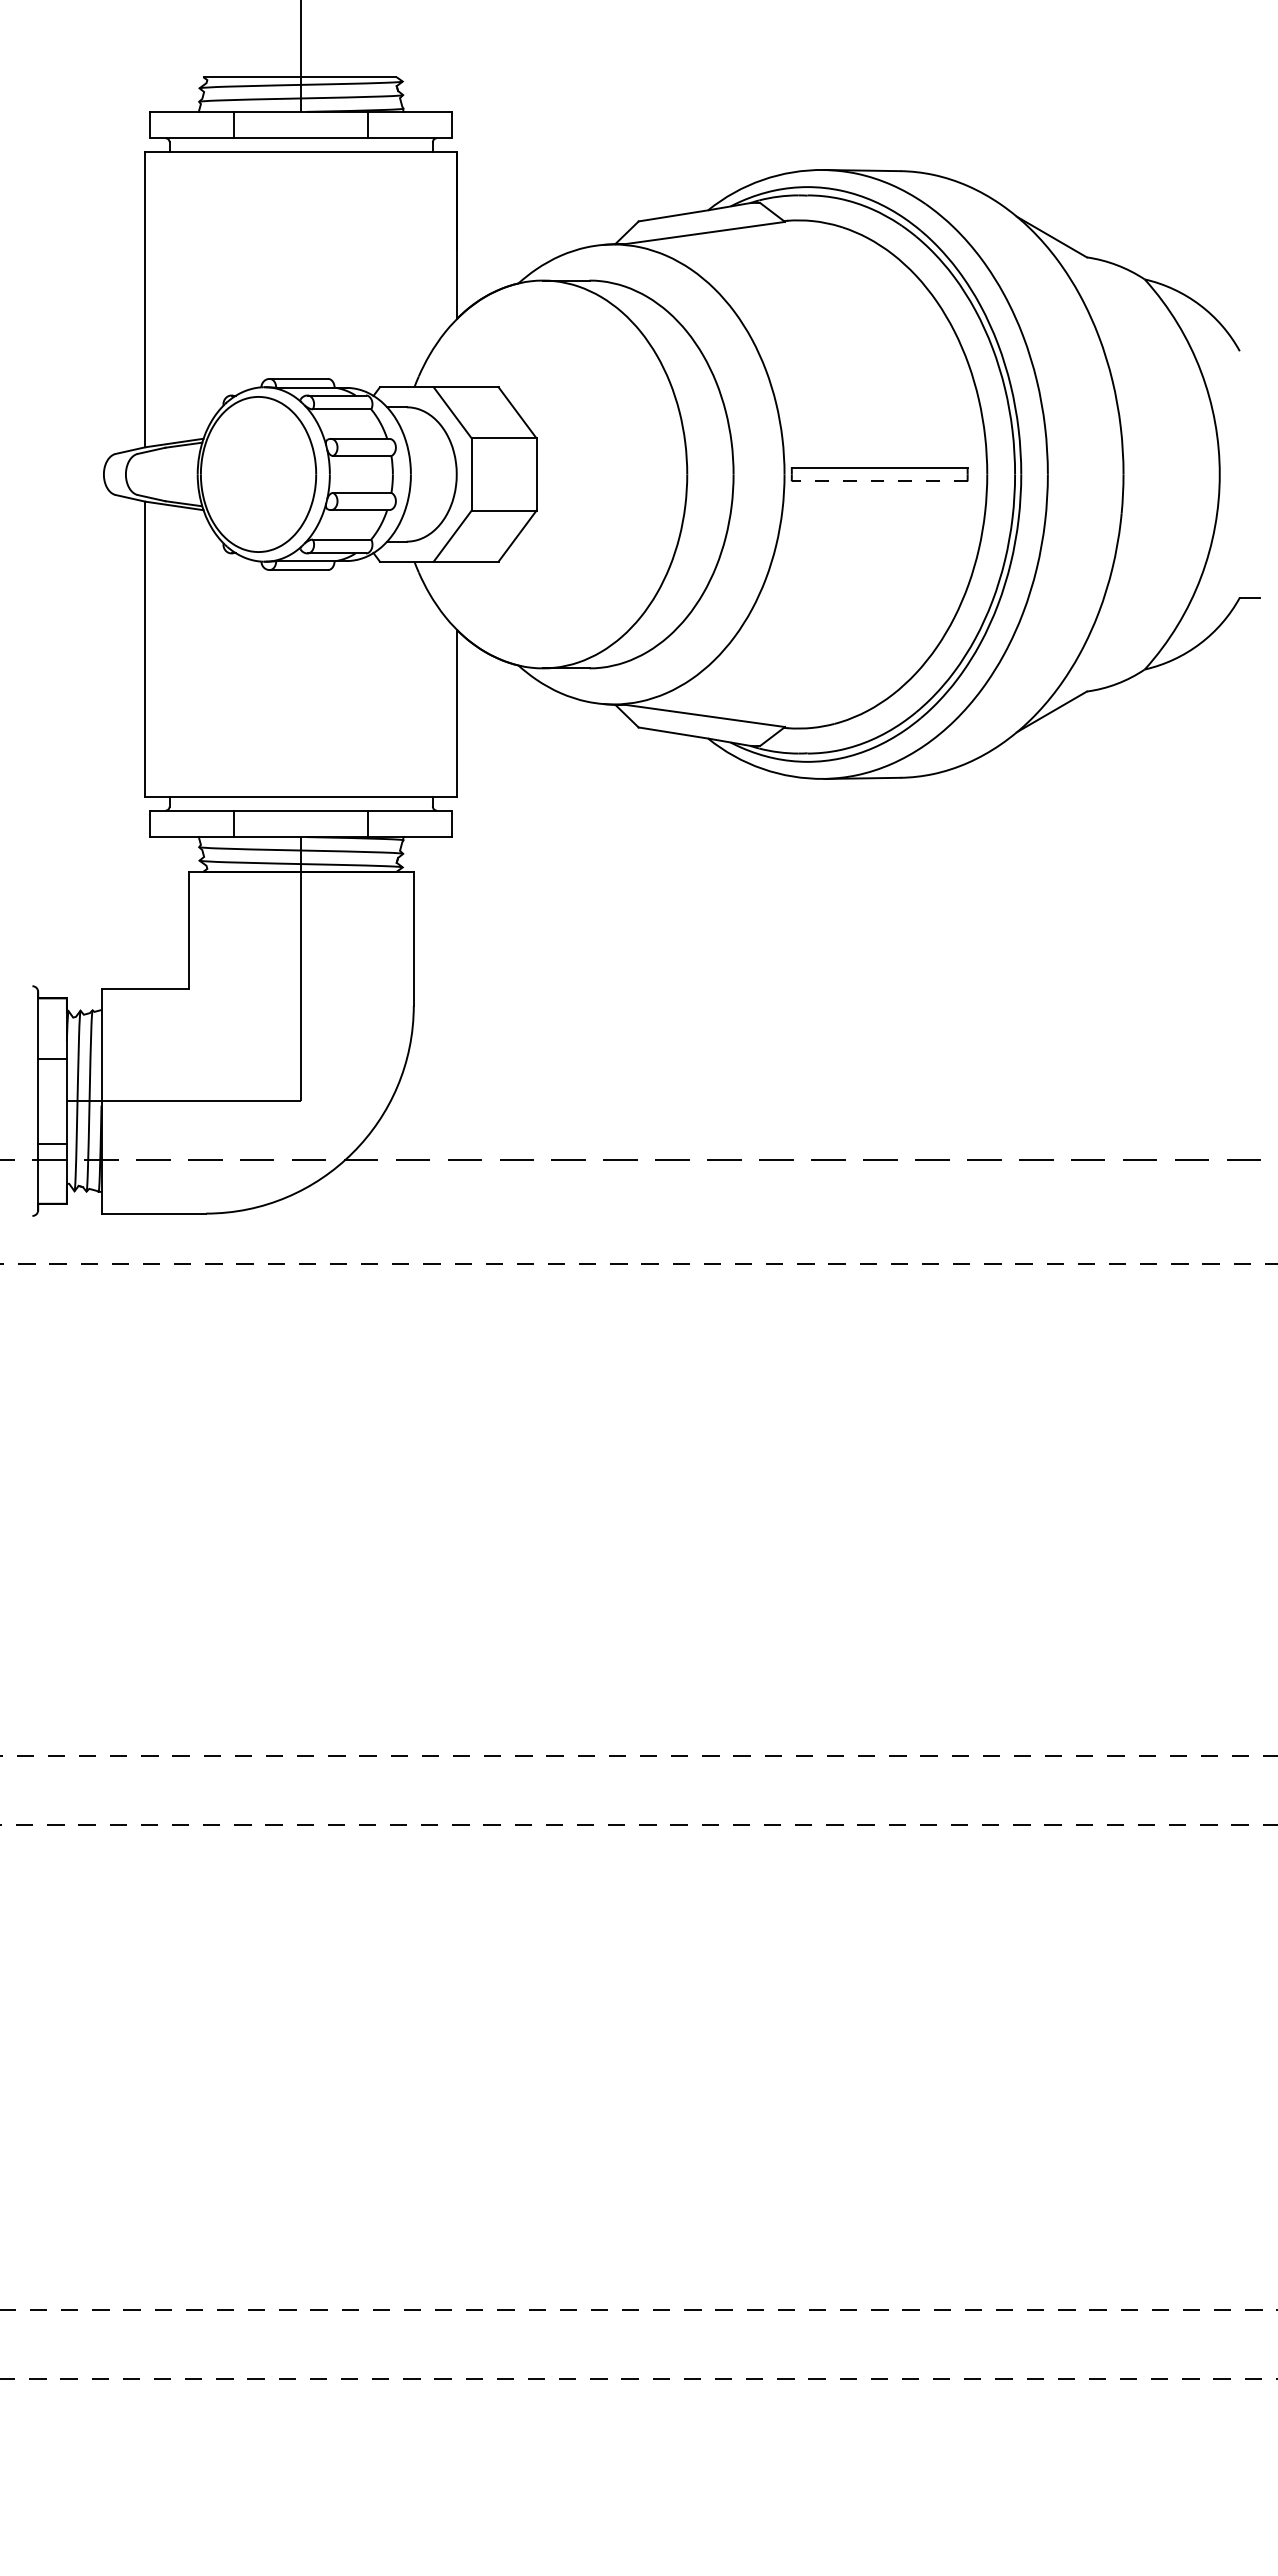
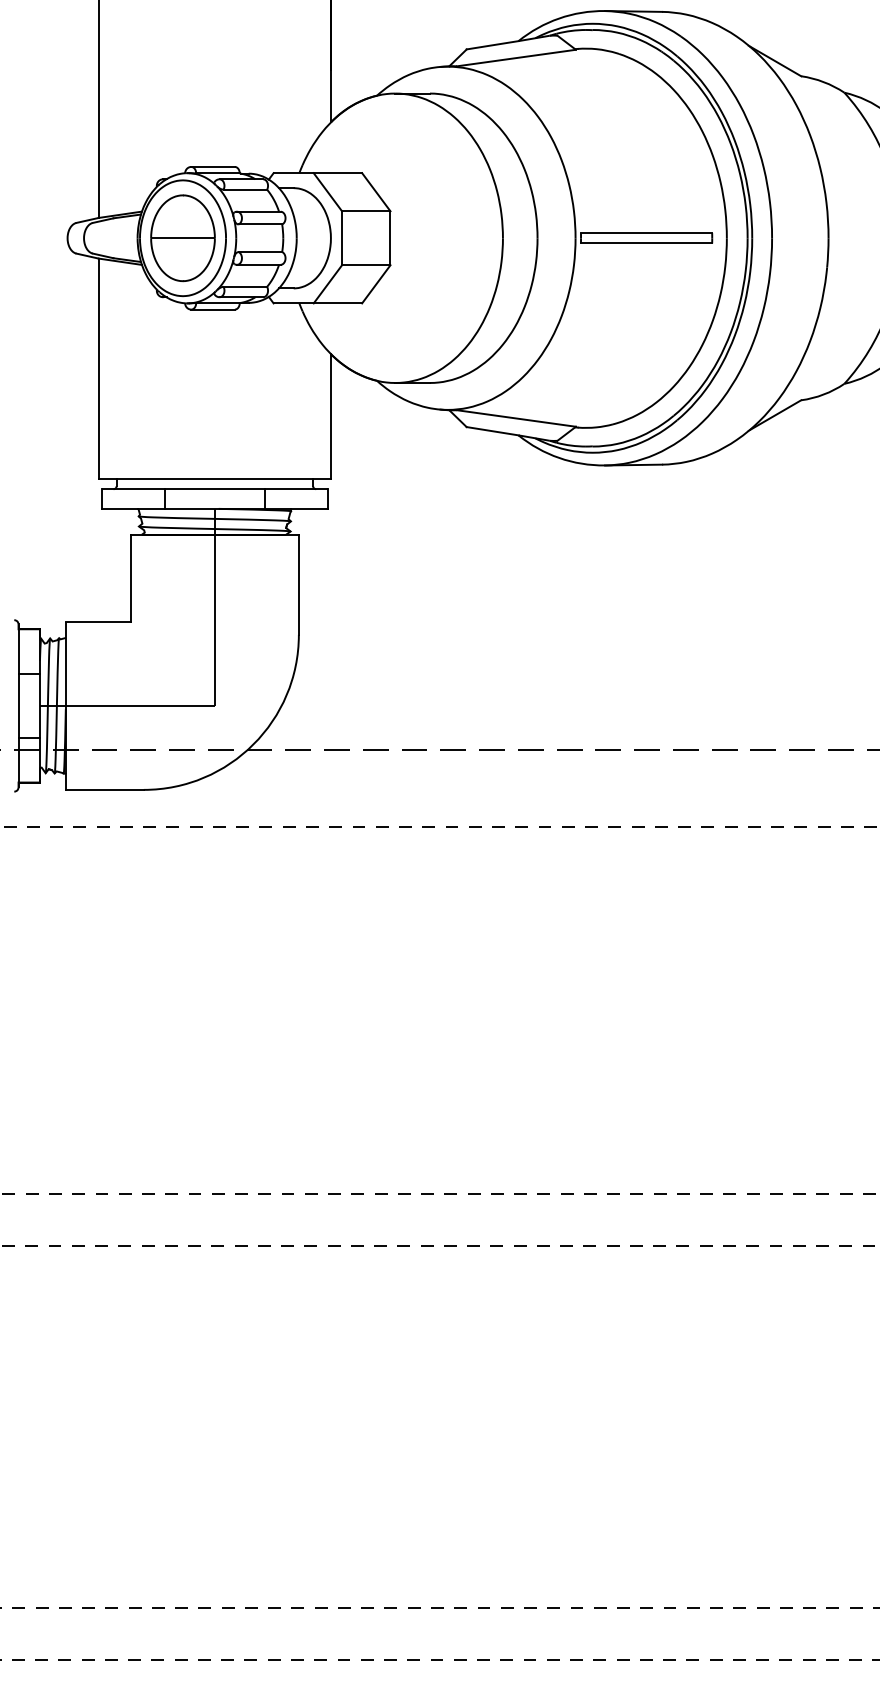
part: (258, 474) -> (182, 238), added
line: (879, 481) -> (646, 243), dashed -> solid

